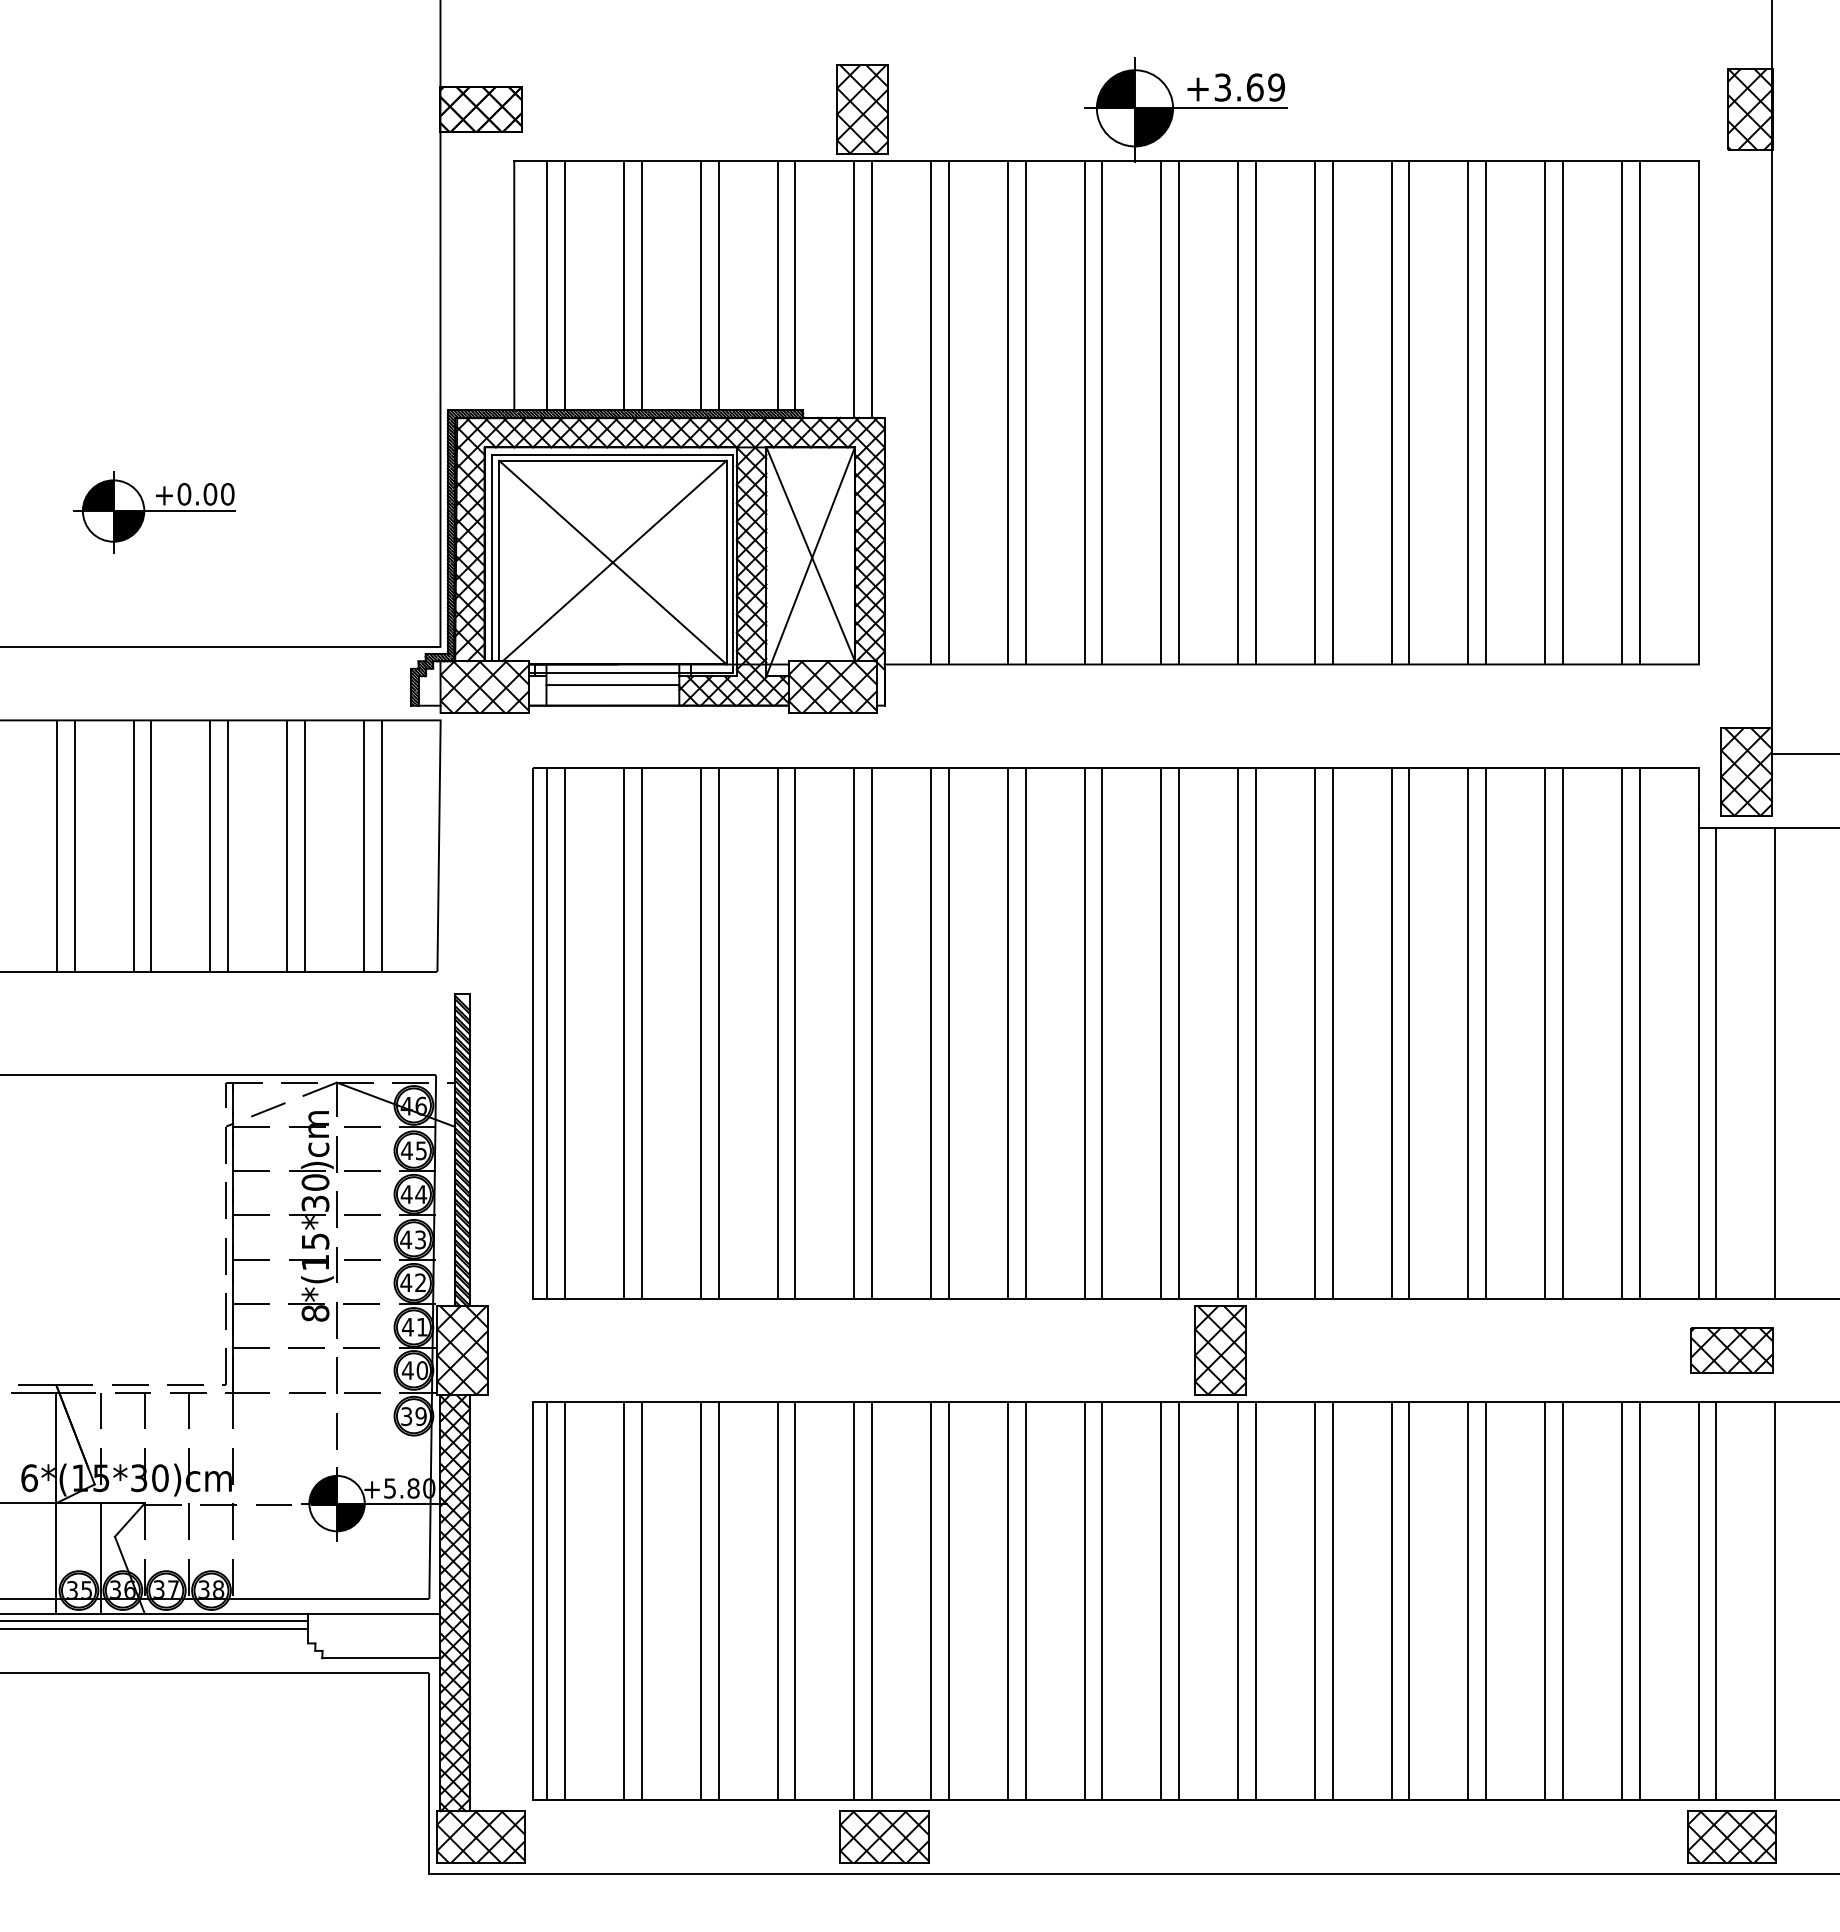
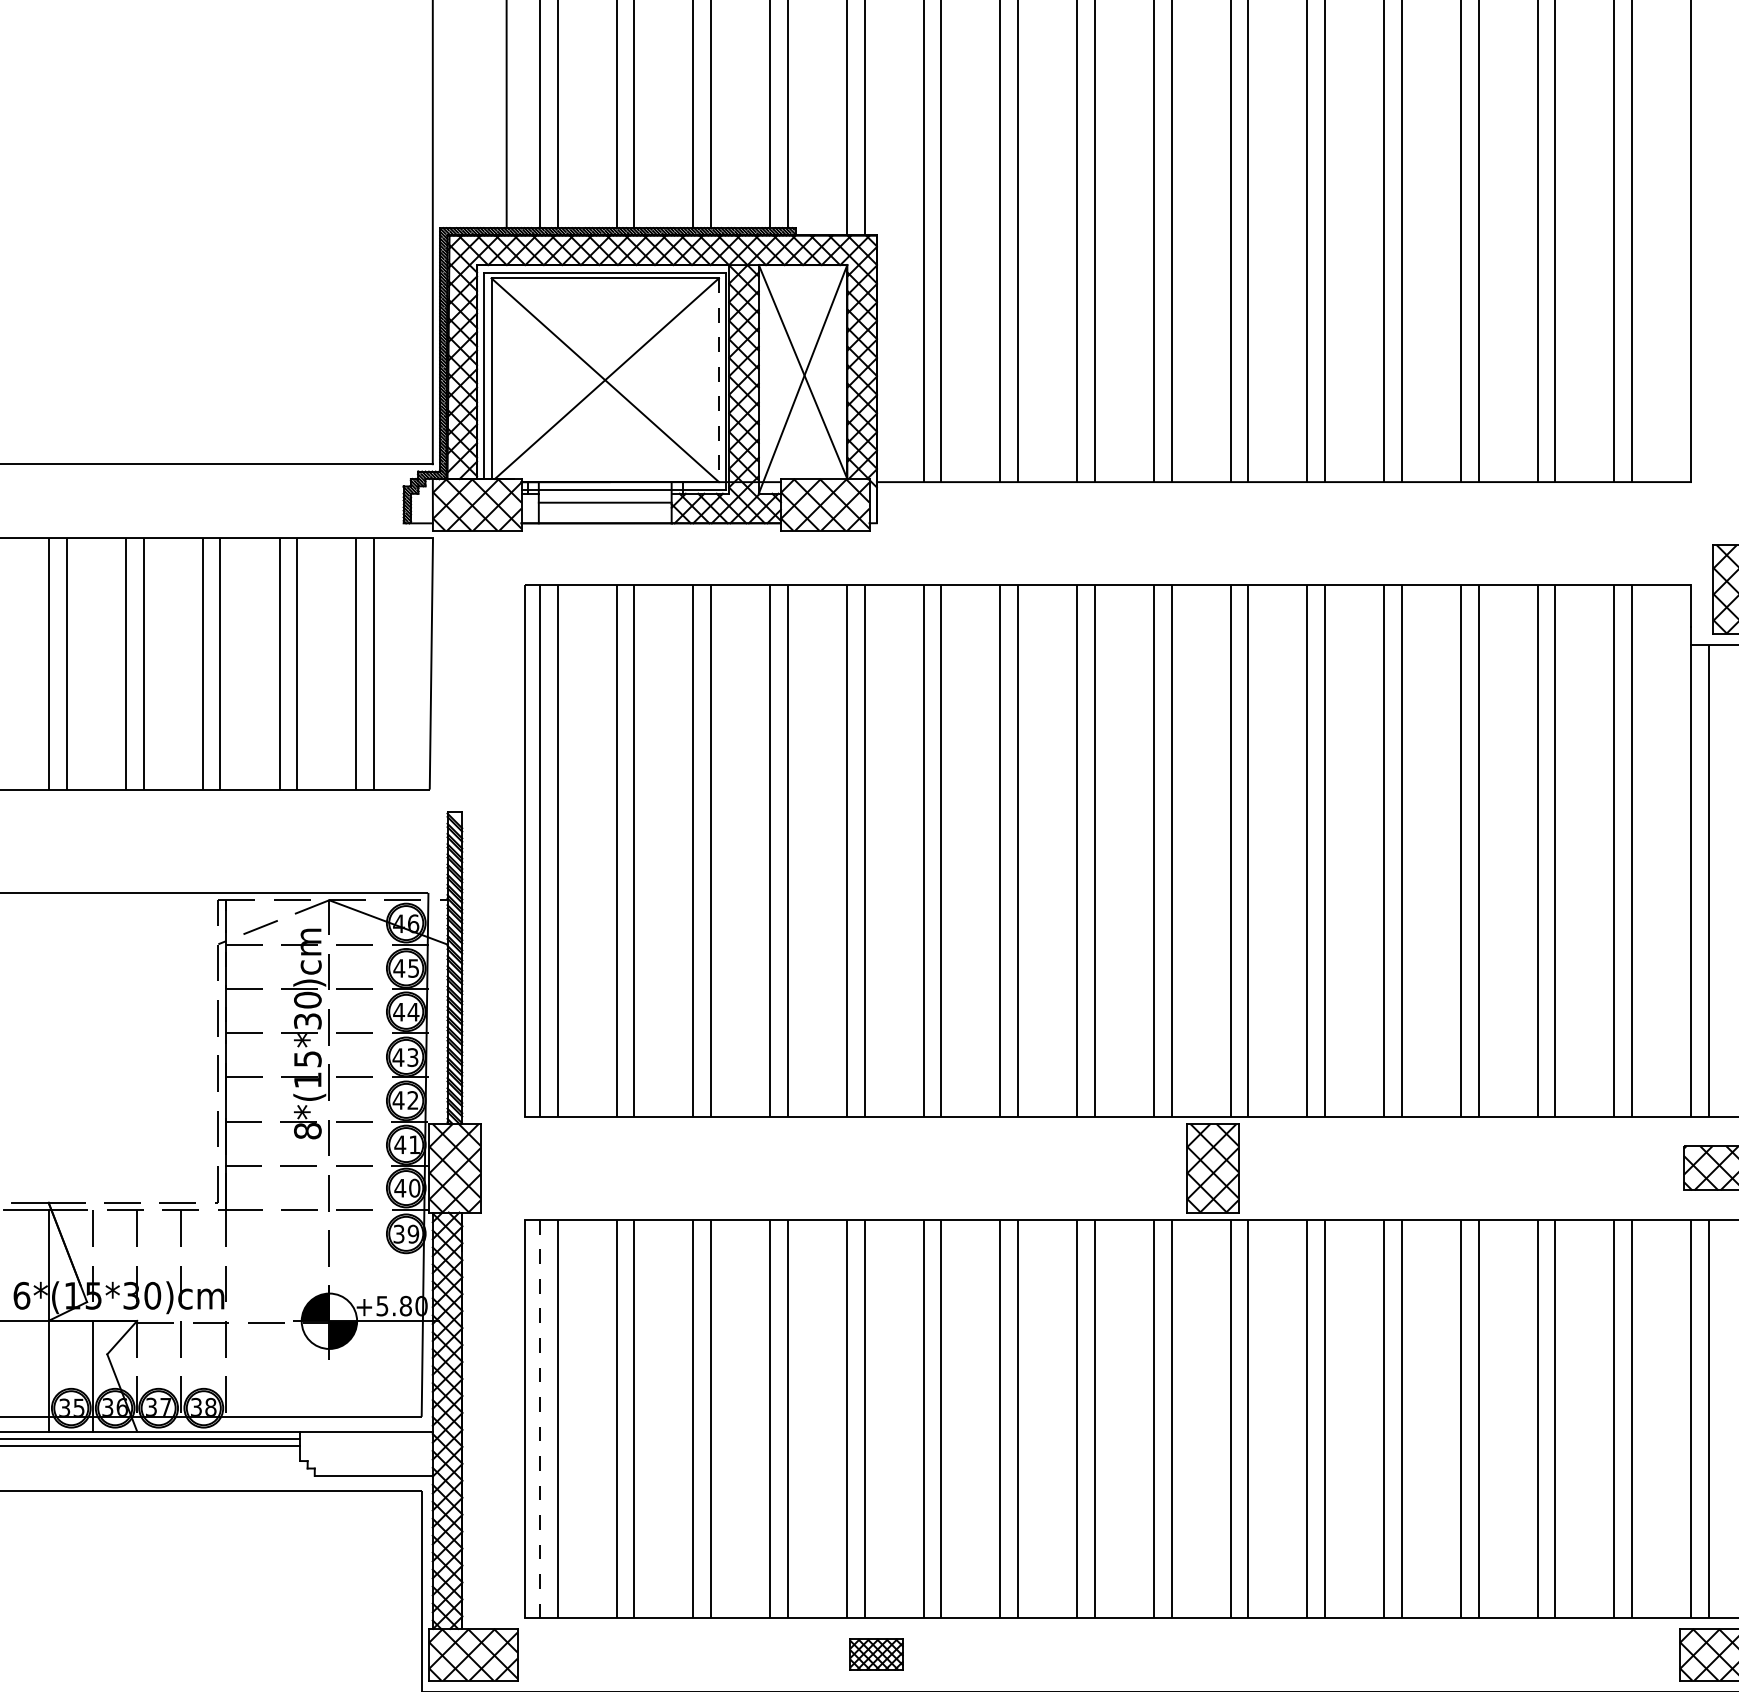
part: (154, 512) -> (146, 330), removed
line: (726, 562) -> (718, 380), solid -> dashed
line: (547, 1601) -> (539, 1419), solid -> dashed
part: (884, 1836) -> (876, 1654), size x0.6

